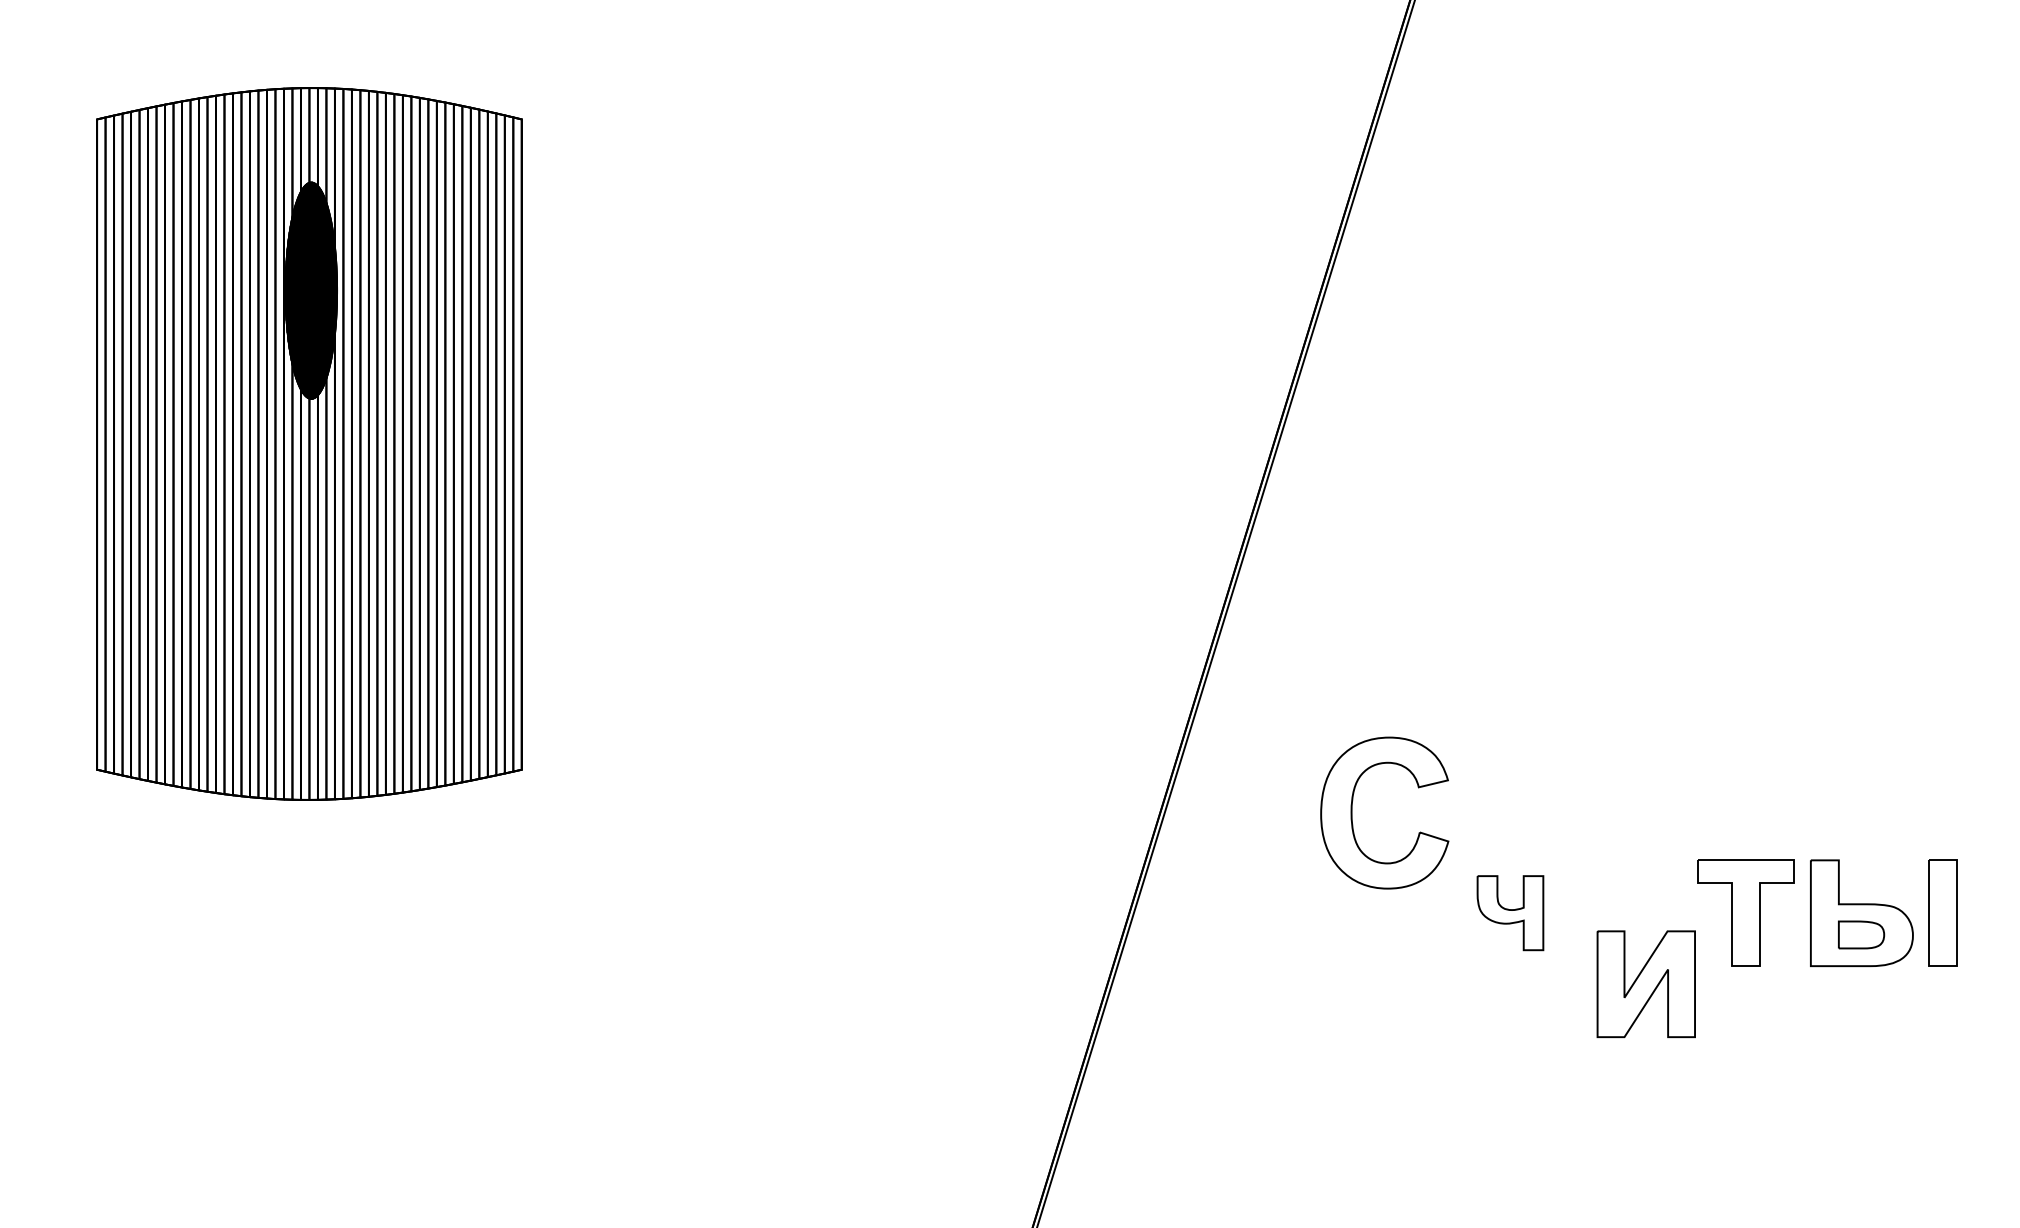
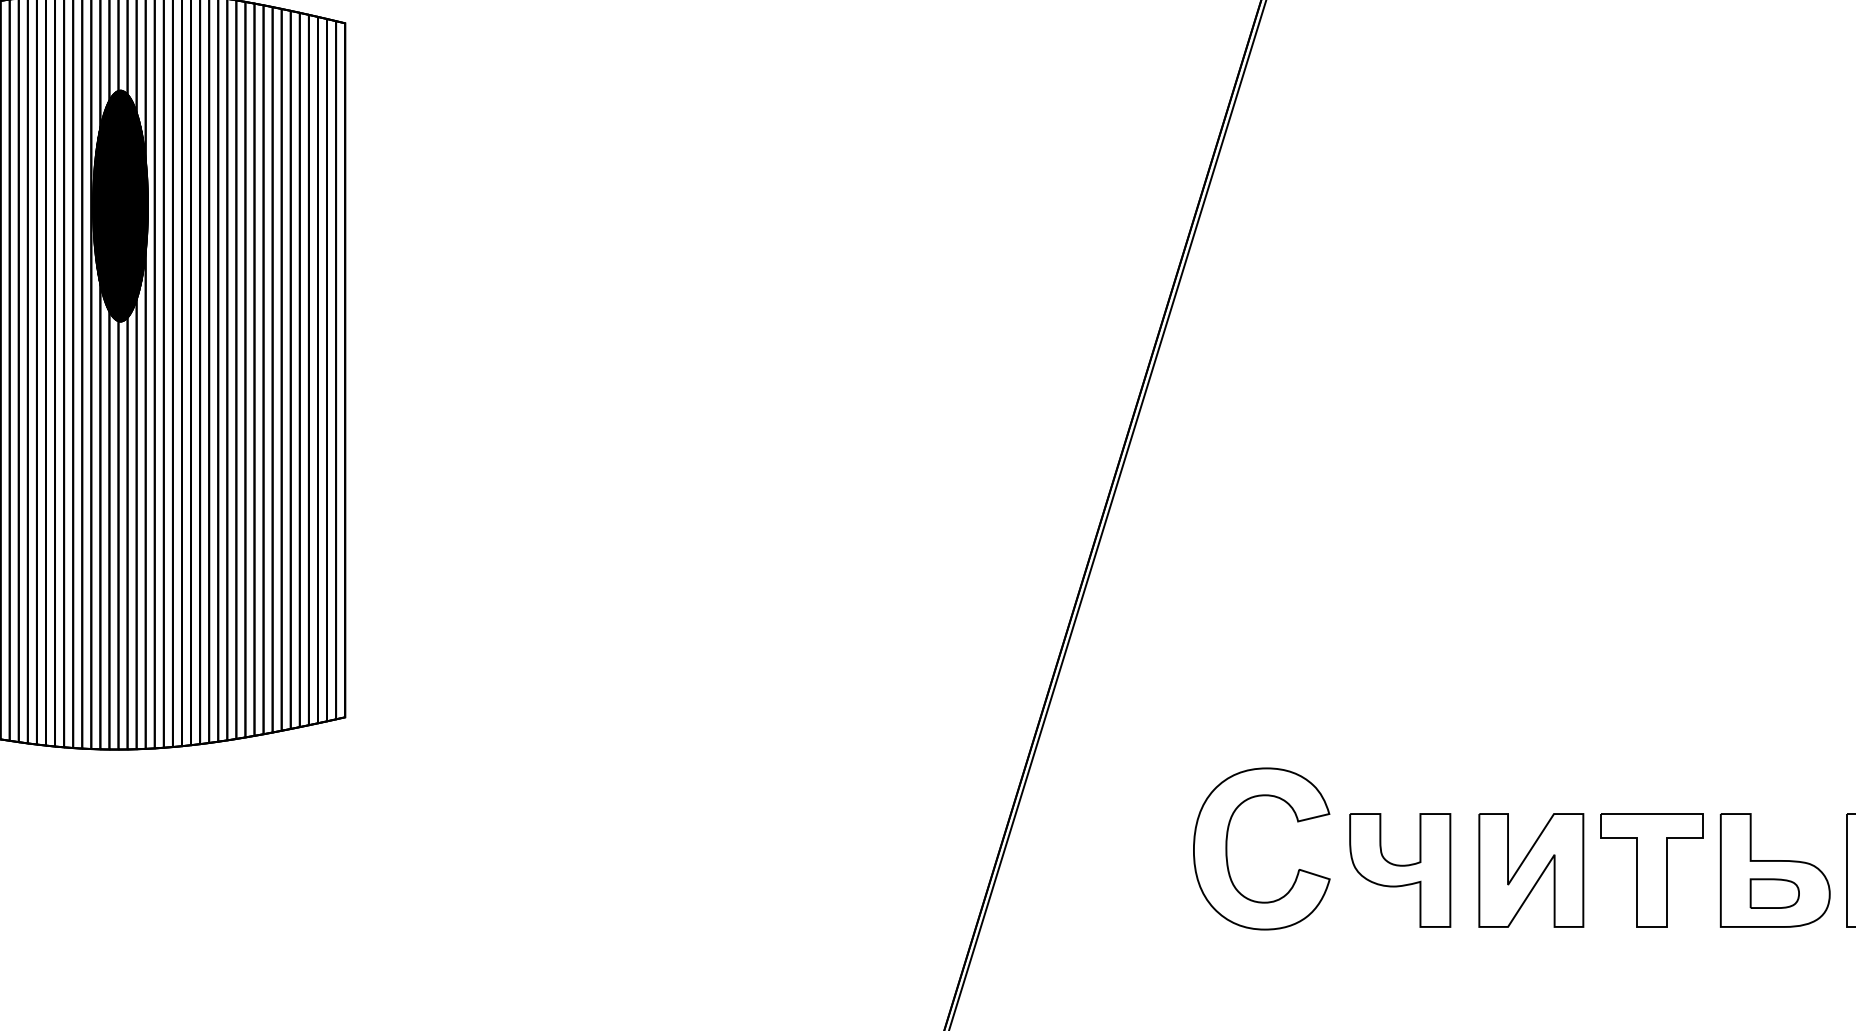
part: (1352, 812) -> (1227, 848), moved
part: (1510, 912) -> (1400, 869), size x1.43
part: (1645, 983) -> (1530, 869), moved

